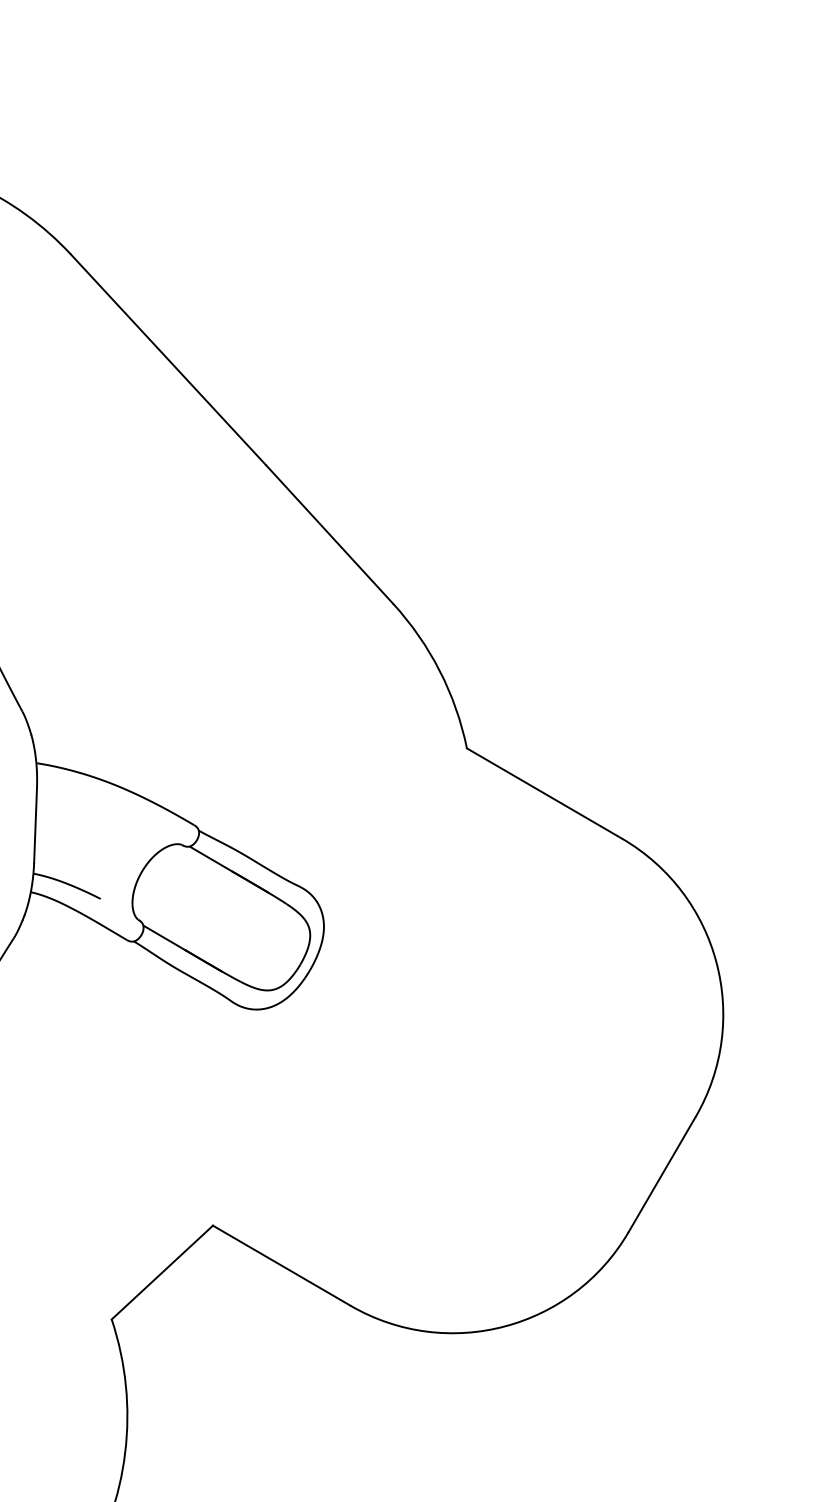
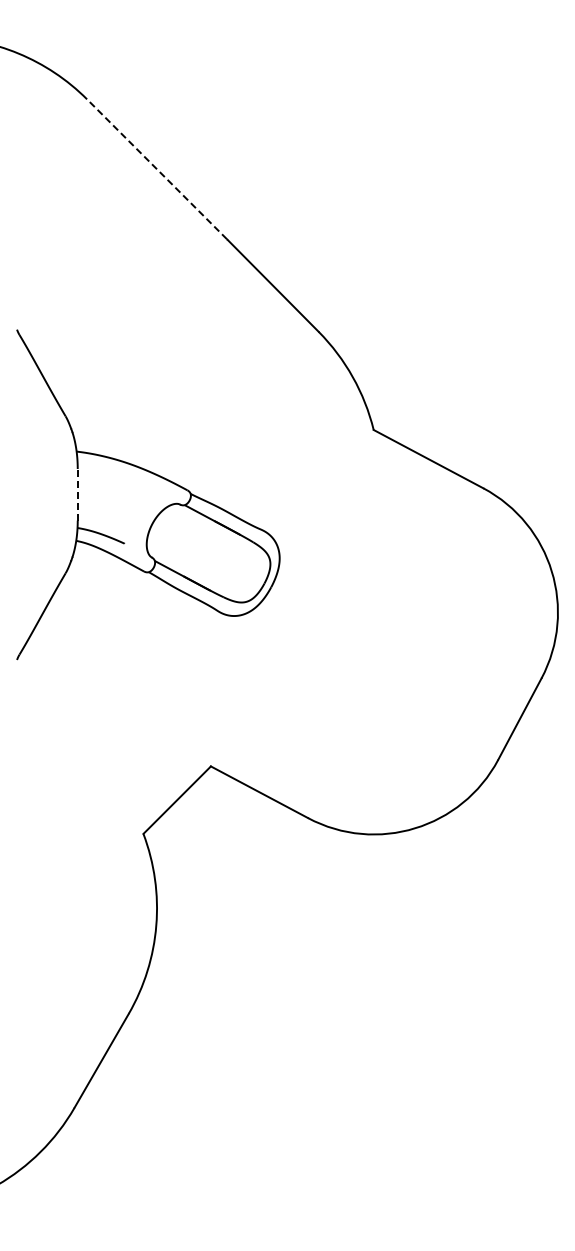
line: (168, 359) -> (157, 169), solid -> dashed
line: (35, 825) -> (77, 494), solid -> dashed

